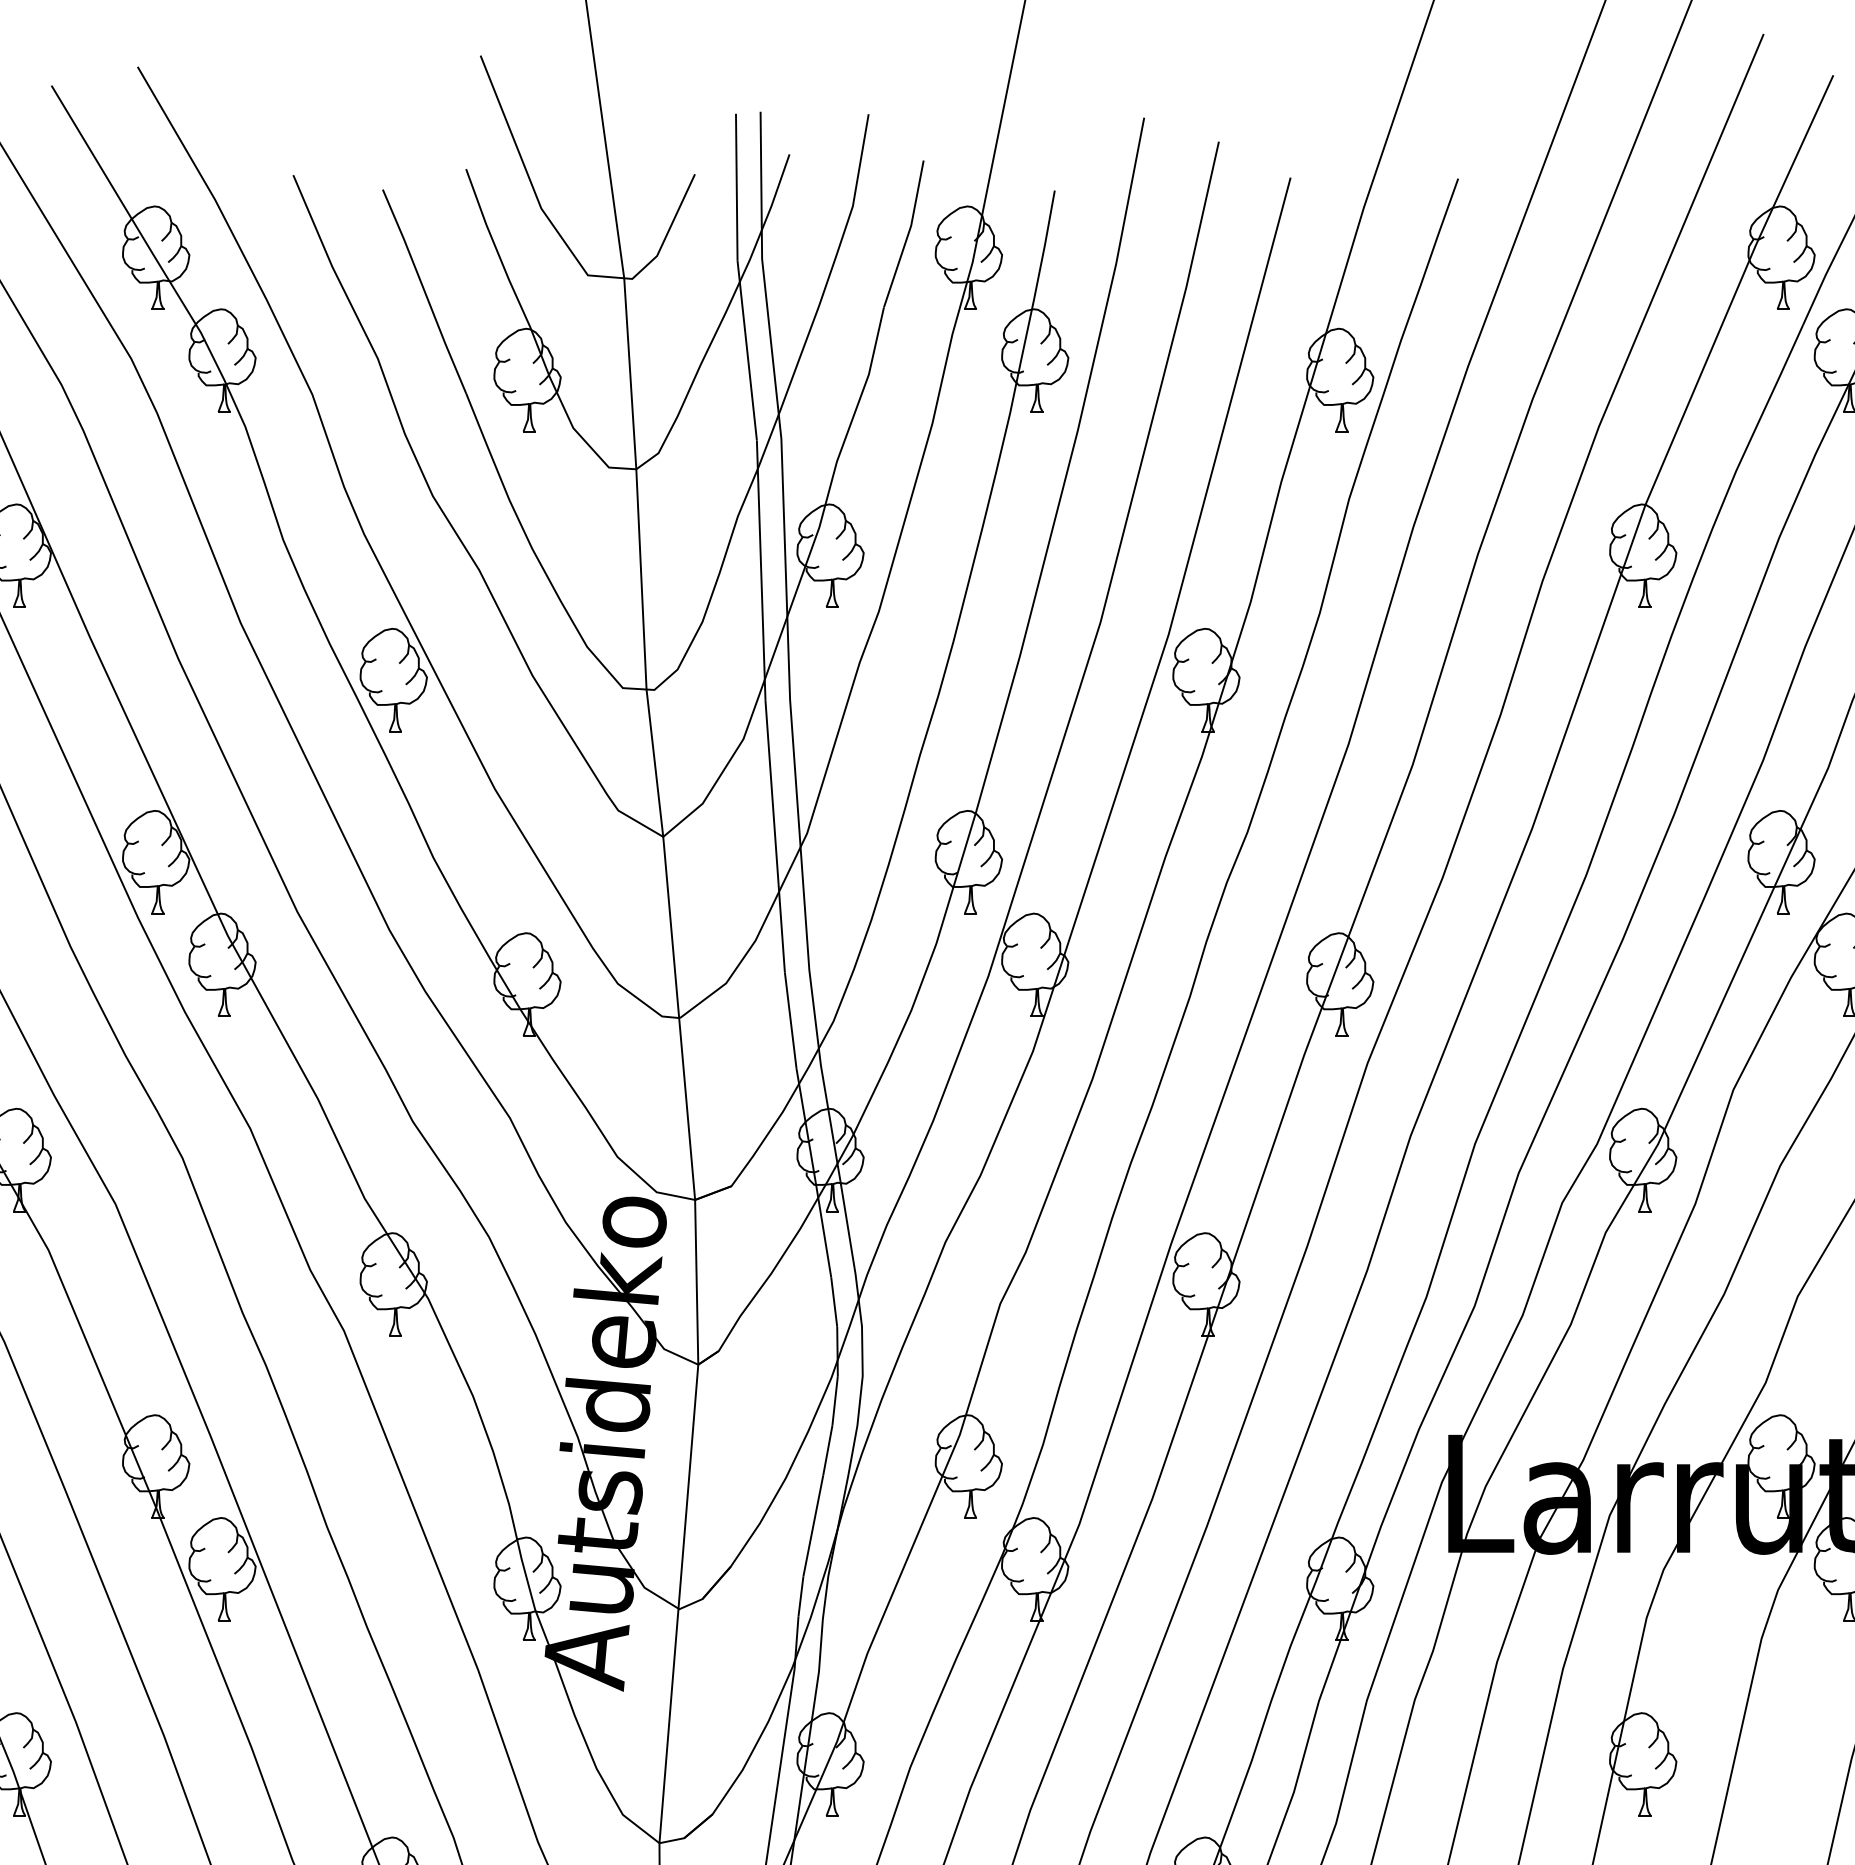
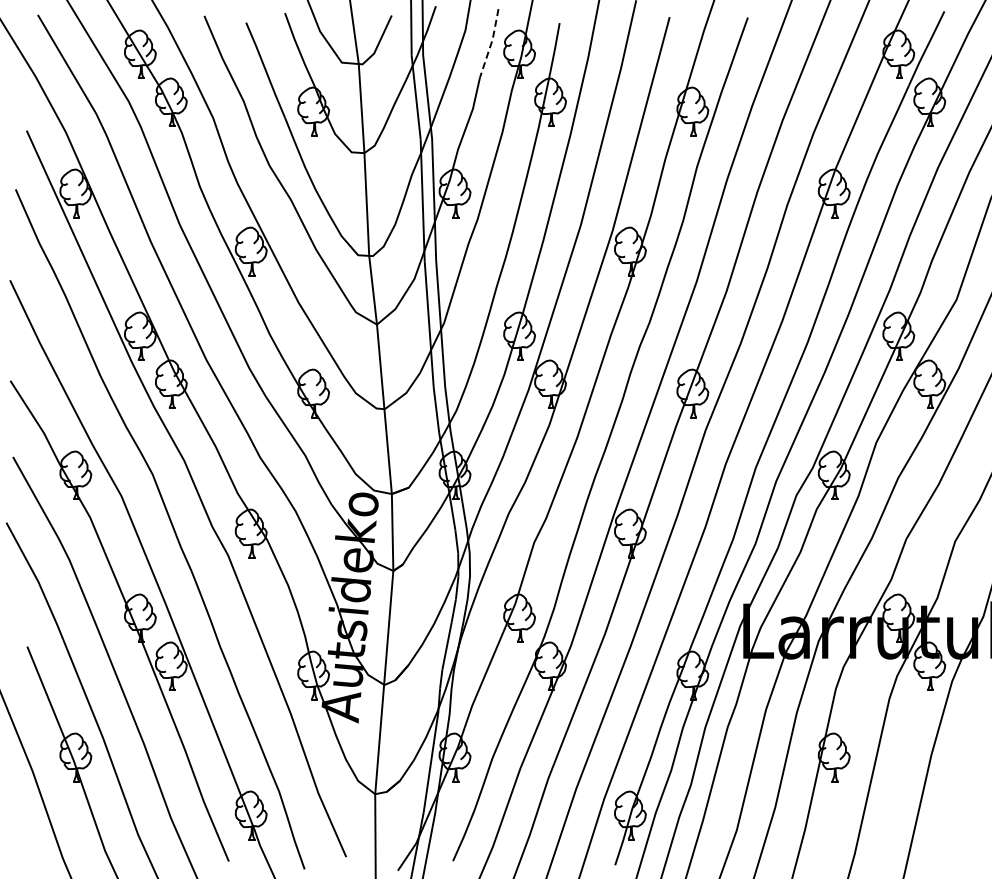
line: (908, 234) -> (491, 43), solid -> dashed

